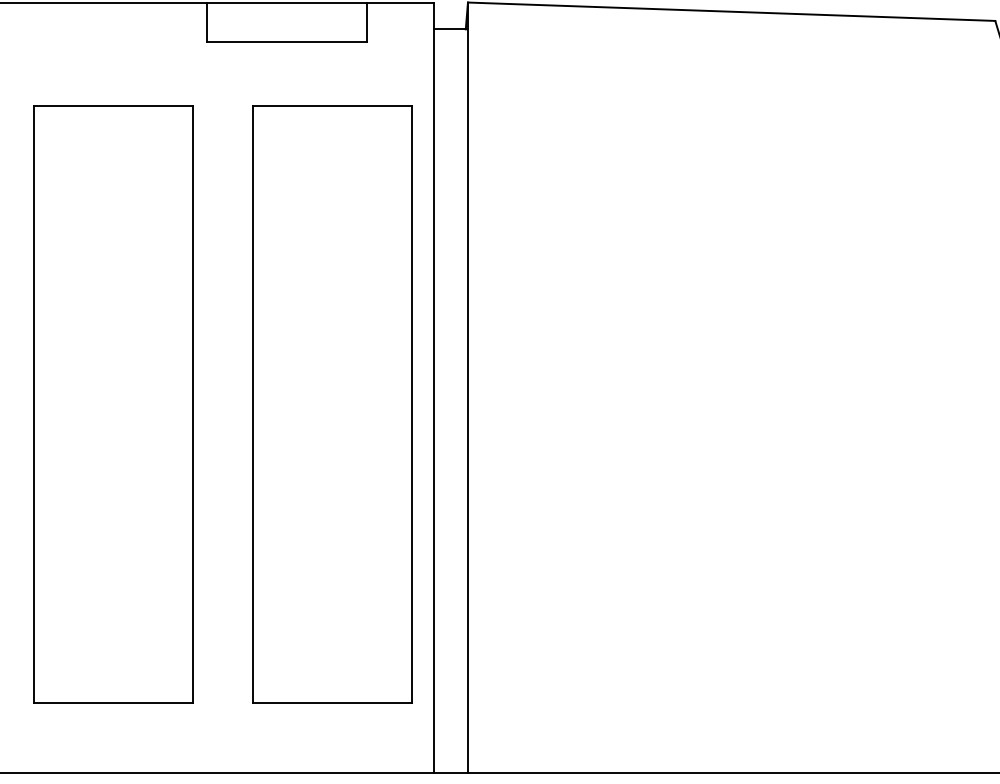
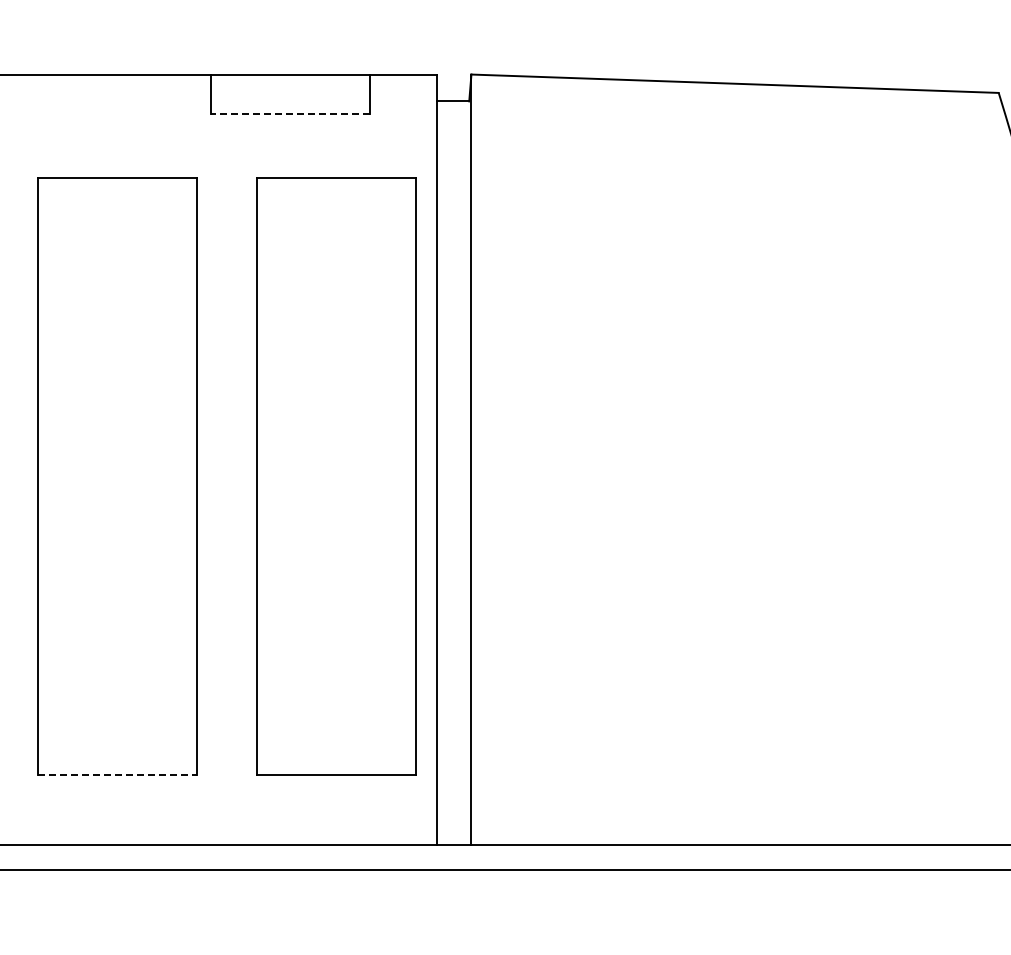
line: (287, 42) -> (290, 114), solid -> dashed
line: (114, 702) -> (117, 774), solid -> dashed

